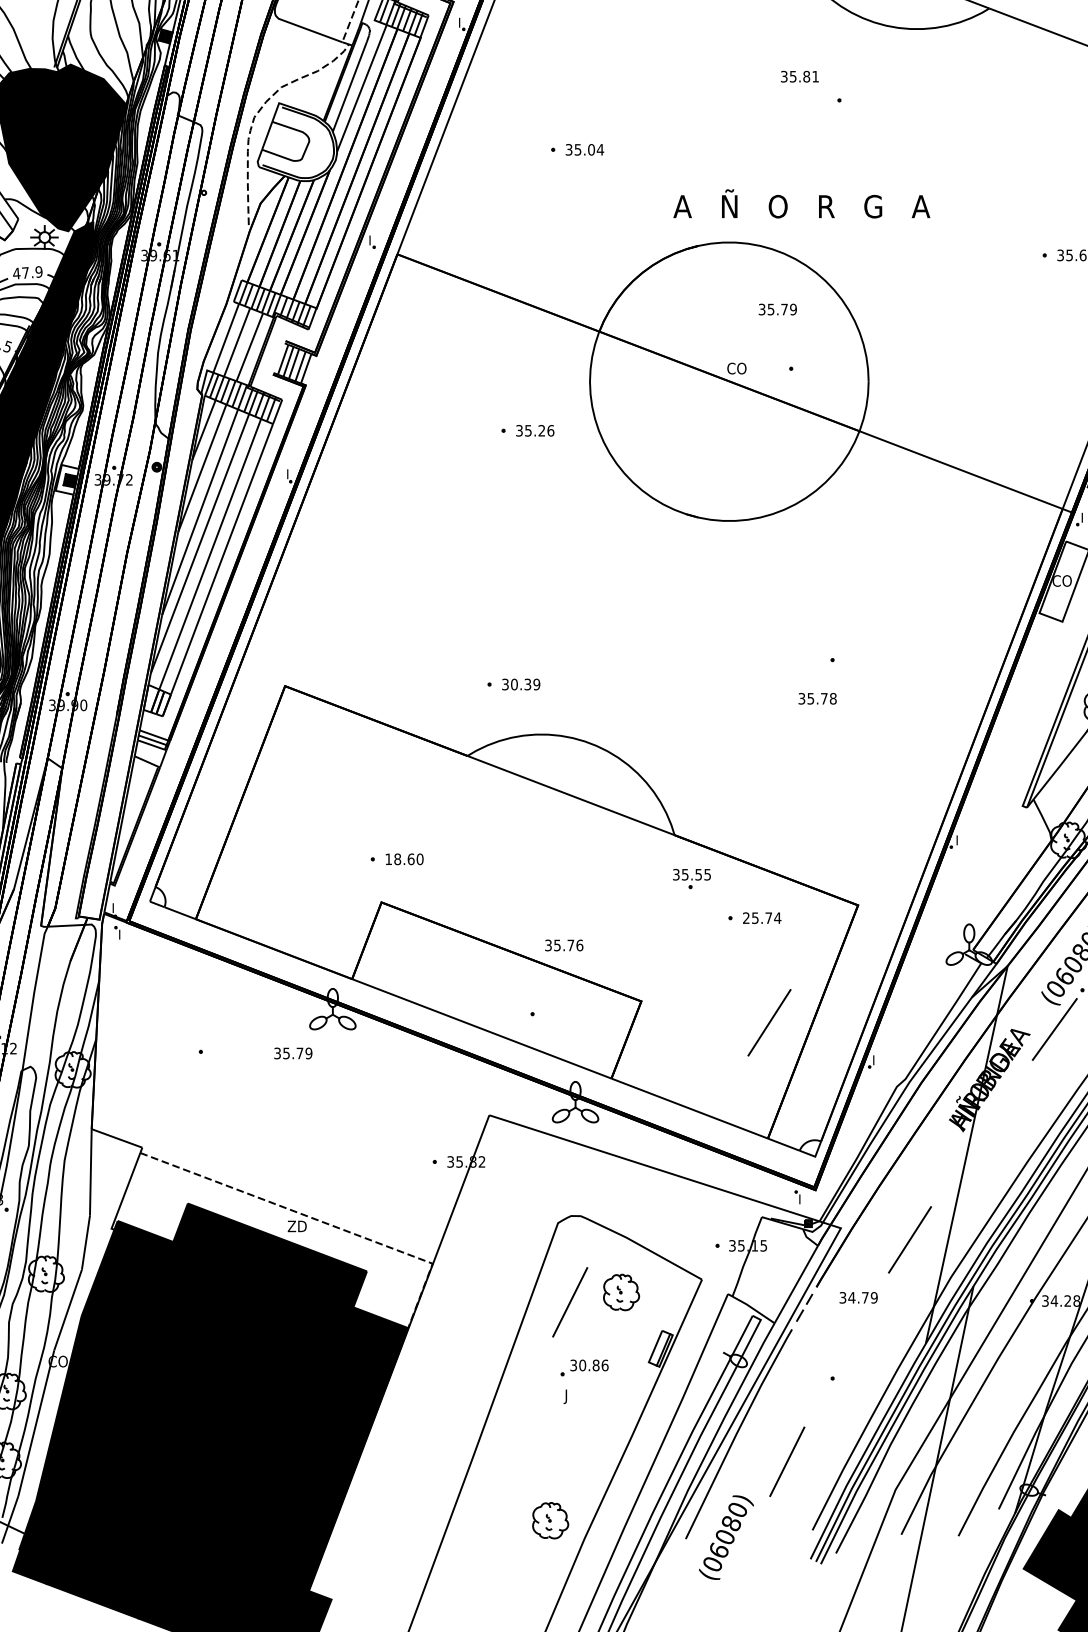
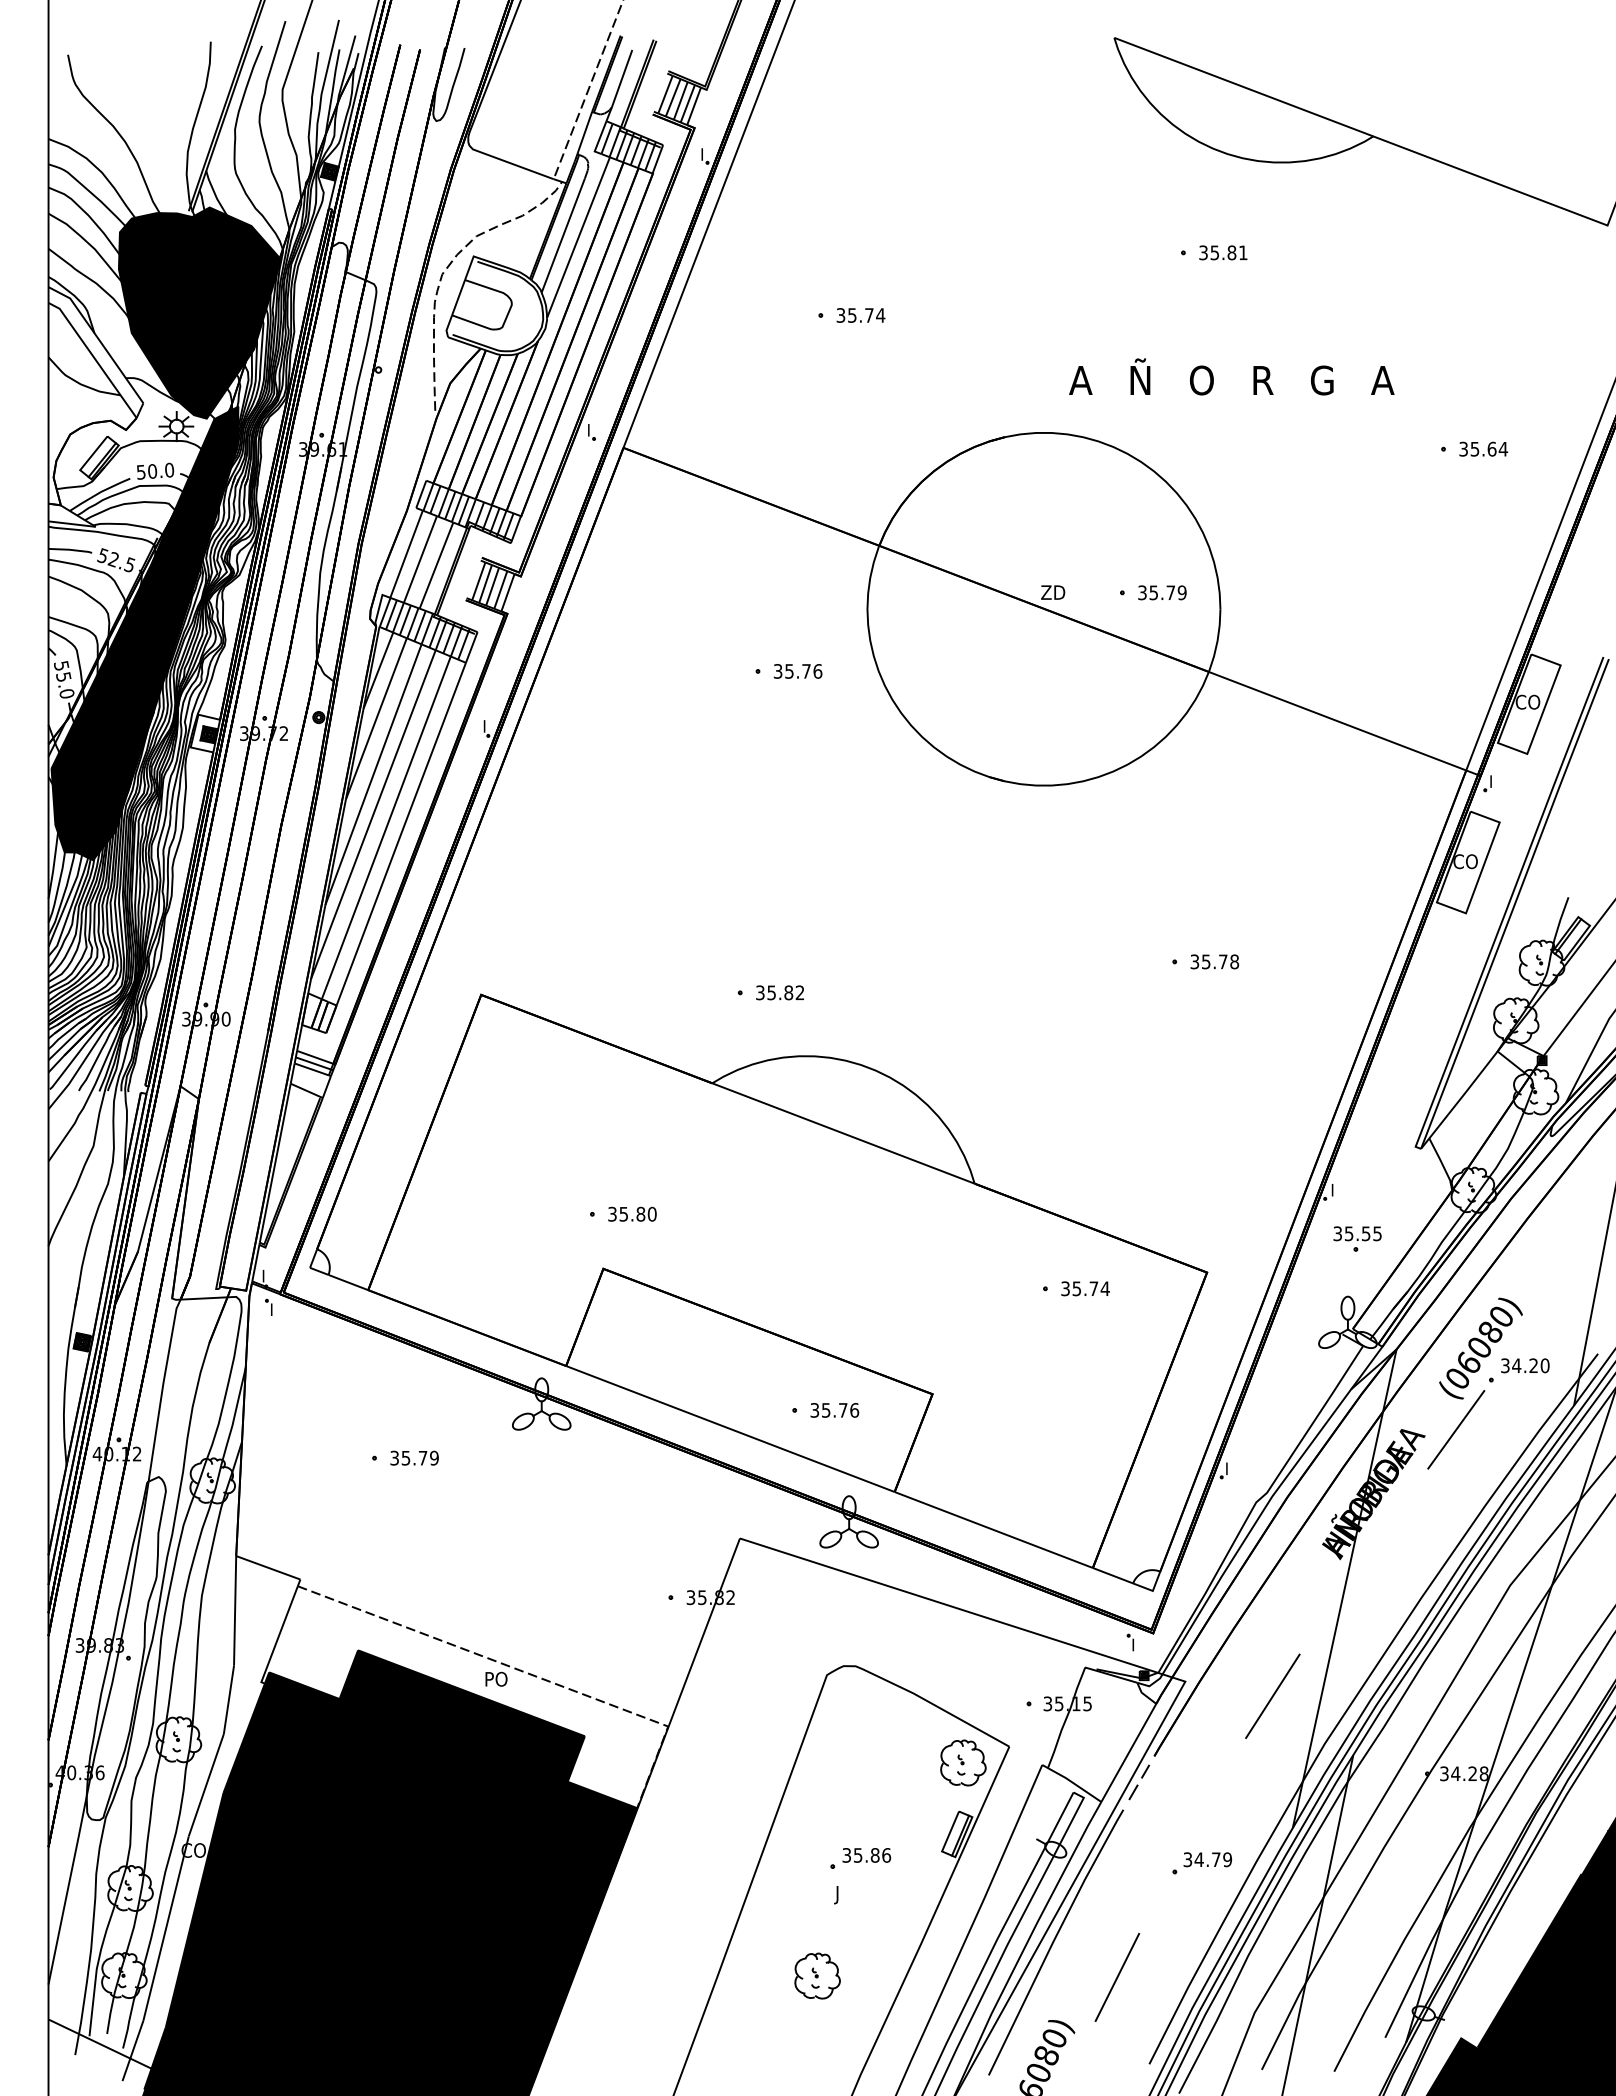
text: (800, 76) -> (1223, 252), moved
text: (591, 149) -> (869, 315), 35.04 -> 35.74
text: (801, 203) -> (1231, 376), moved
text: (27, 272) -> (155, 471), 47.9 -> 50.0
text: (777, 309) -> (1162, 592), moved
text: (736, 368) -> (1053, 592), CO -> ZD
text: (541, 430) -> (806, 671), 35.26 -> 35.76
text: (525, 684) -> (785, 992), 30.39 -> 35.82
text: (817, 698) -> (1214, 961), moved
text: (399, 858) -> (626, 1213), 18.60 -> 35.80
part: (691, 878) -> (1357, 1238), moved
text: (746, 917) -> (1065, 1288), 25.74 -> 35.74
text: (563, 945) -> (834, 1410), moved
line: (769, 1022) -> (1094, 1420), removed
text: (293, 1052) -> (414, 1457), moved
text: (297, 1225) -> (496, 1678), ZD -> PO
part: (621, 1292) -> (963, 1762), moved
text: (858, 1297) -> (1207, 1859), moved
line: (570, 1301) -> (842, 1774), removed
text: (582, 1365) -> (857, 1855), 30.86 -> 35.86
part: (550, 1520) -> (817, 1975), moved

